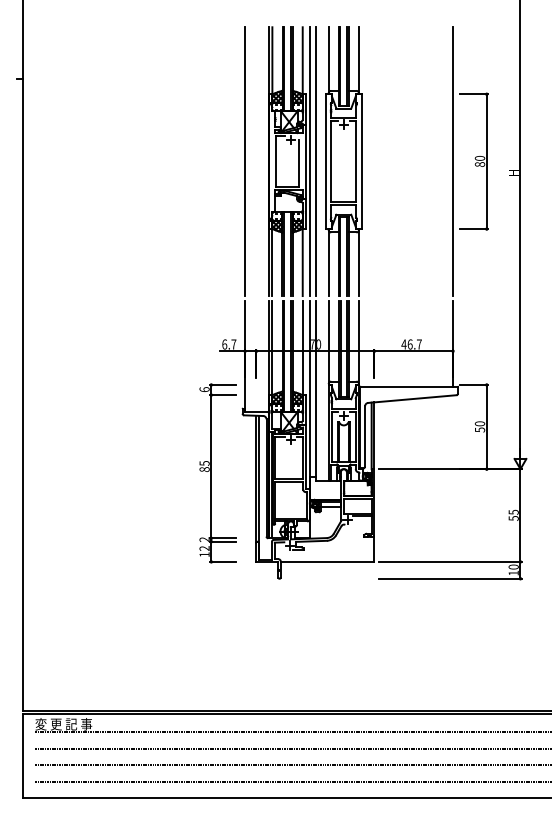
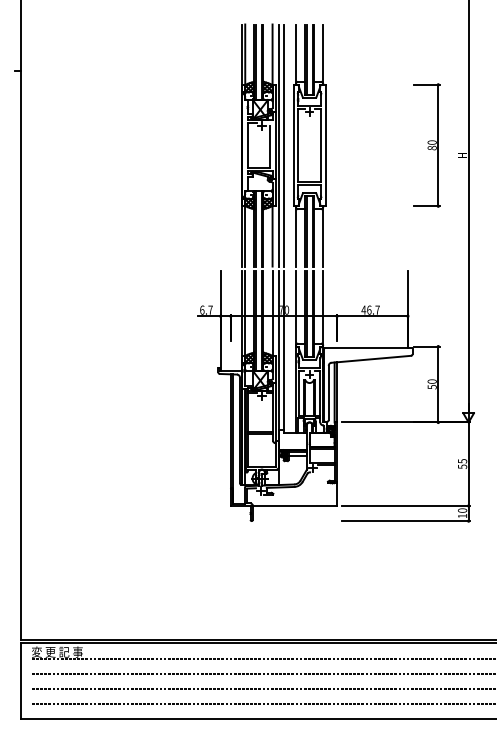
line: (244, 161) -> (220, 145), removed
line: (452, 161) -> (407, 145), removed
part: (217, 473) -> (195, 426), removed

